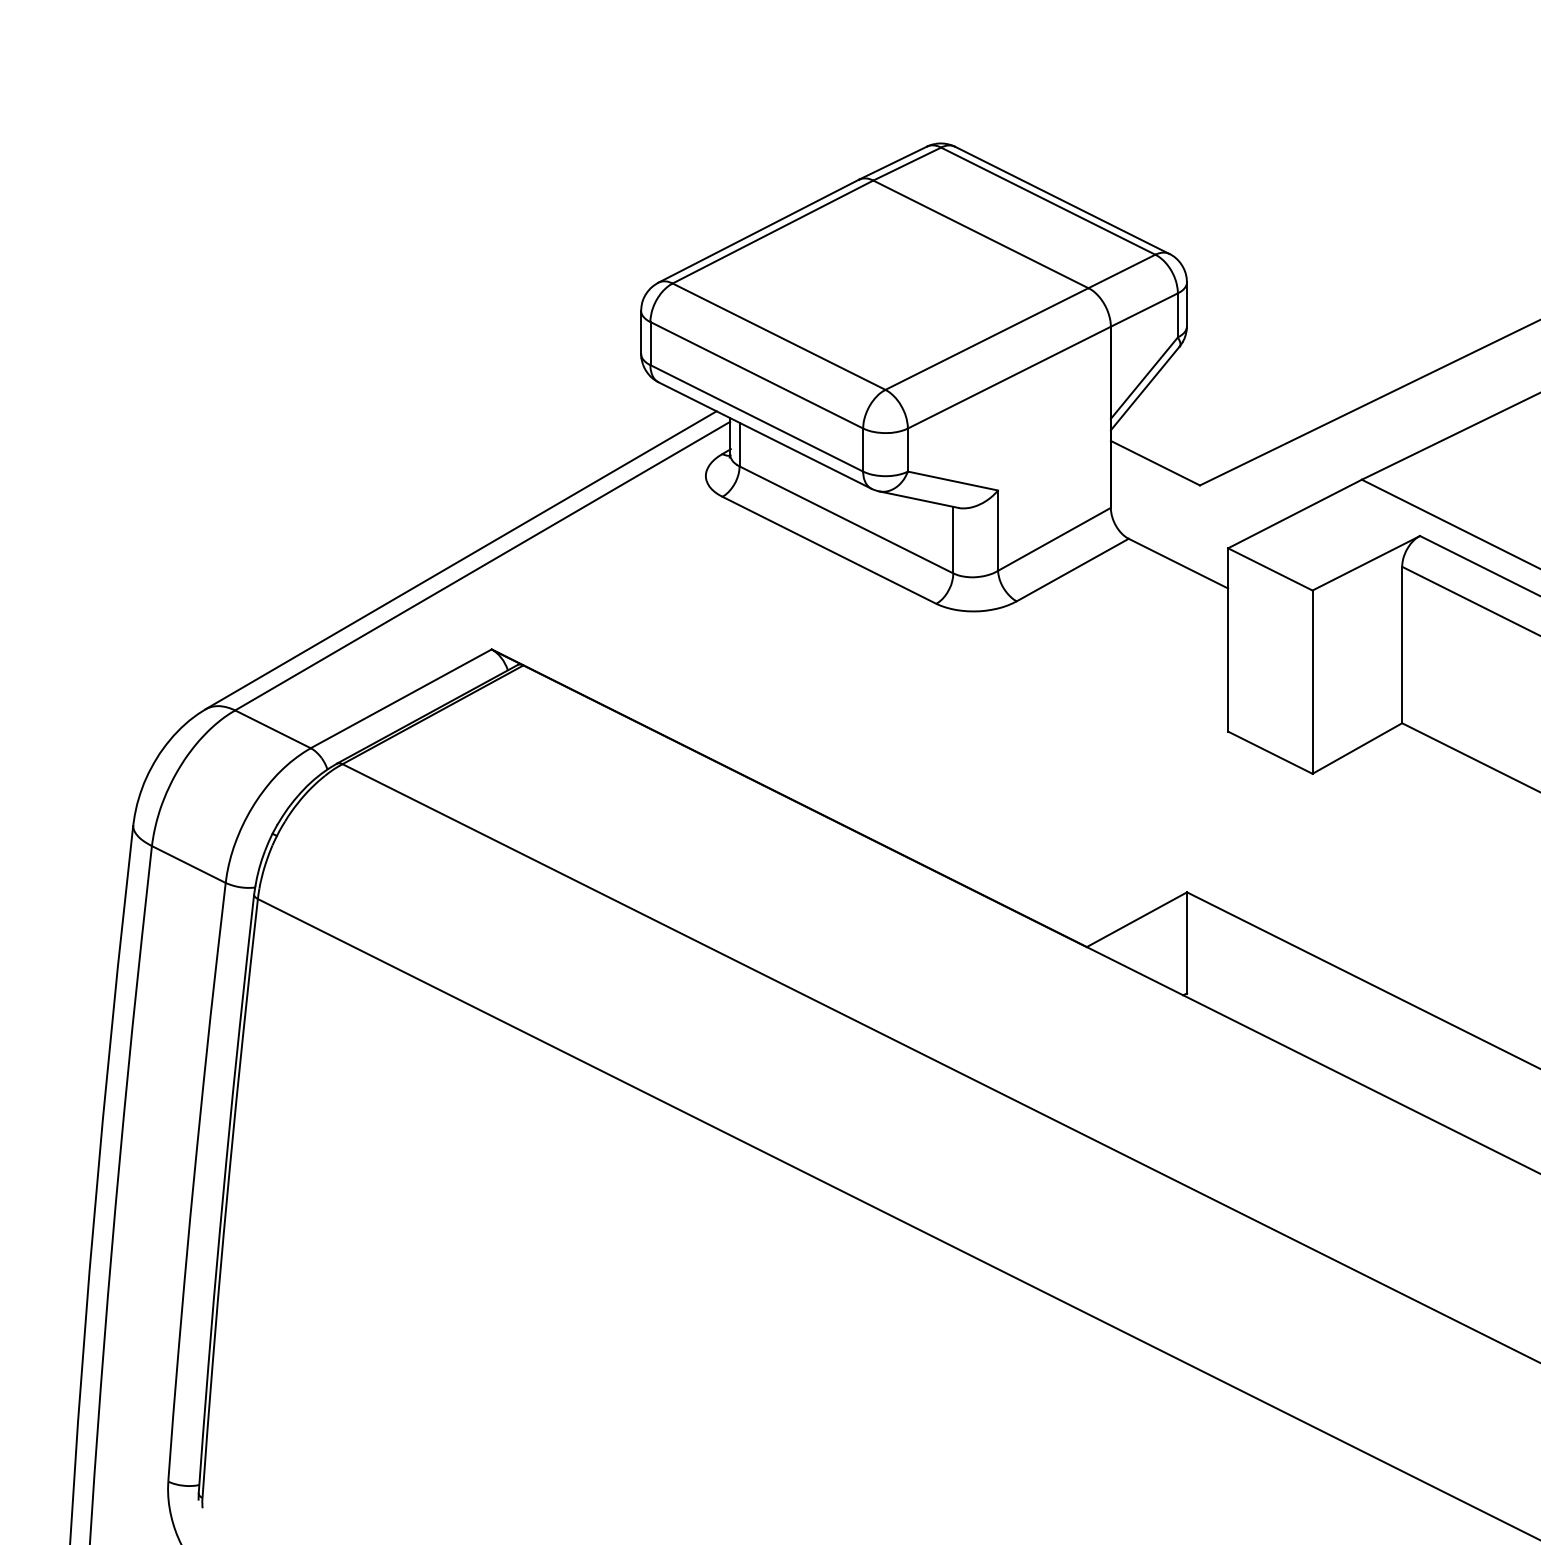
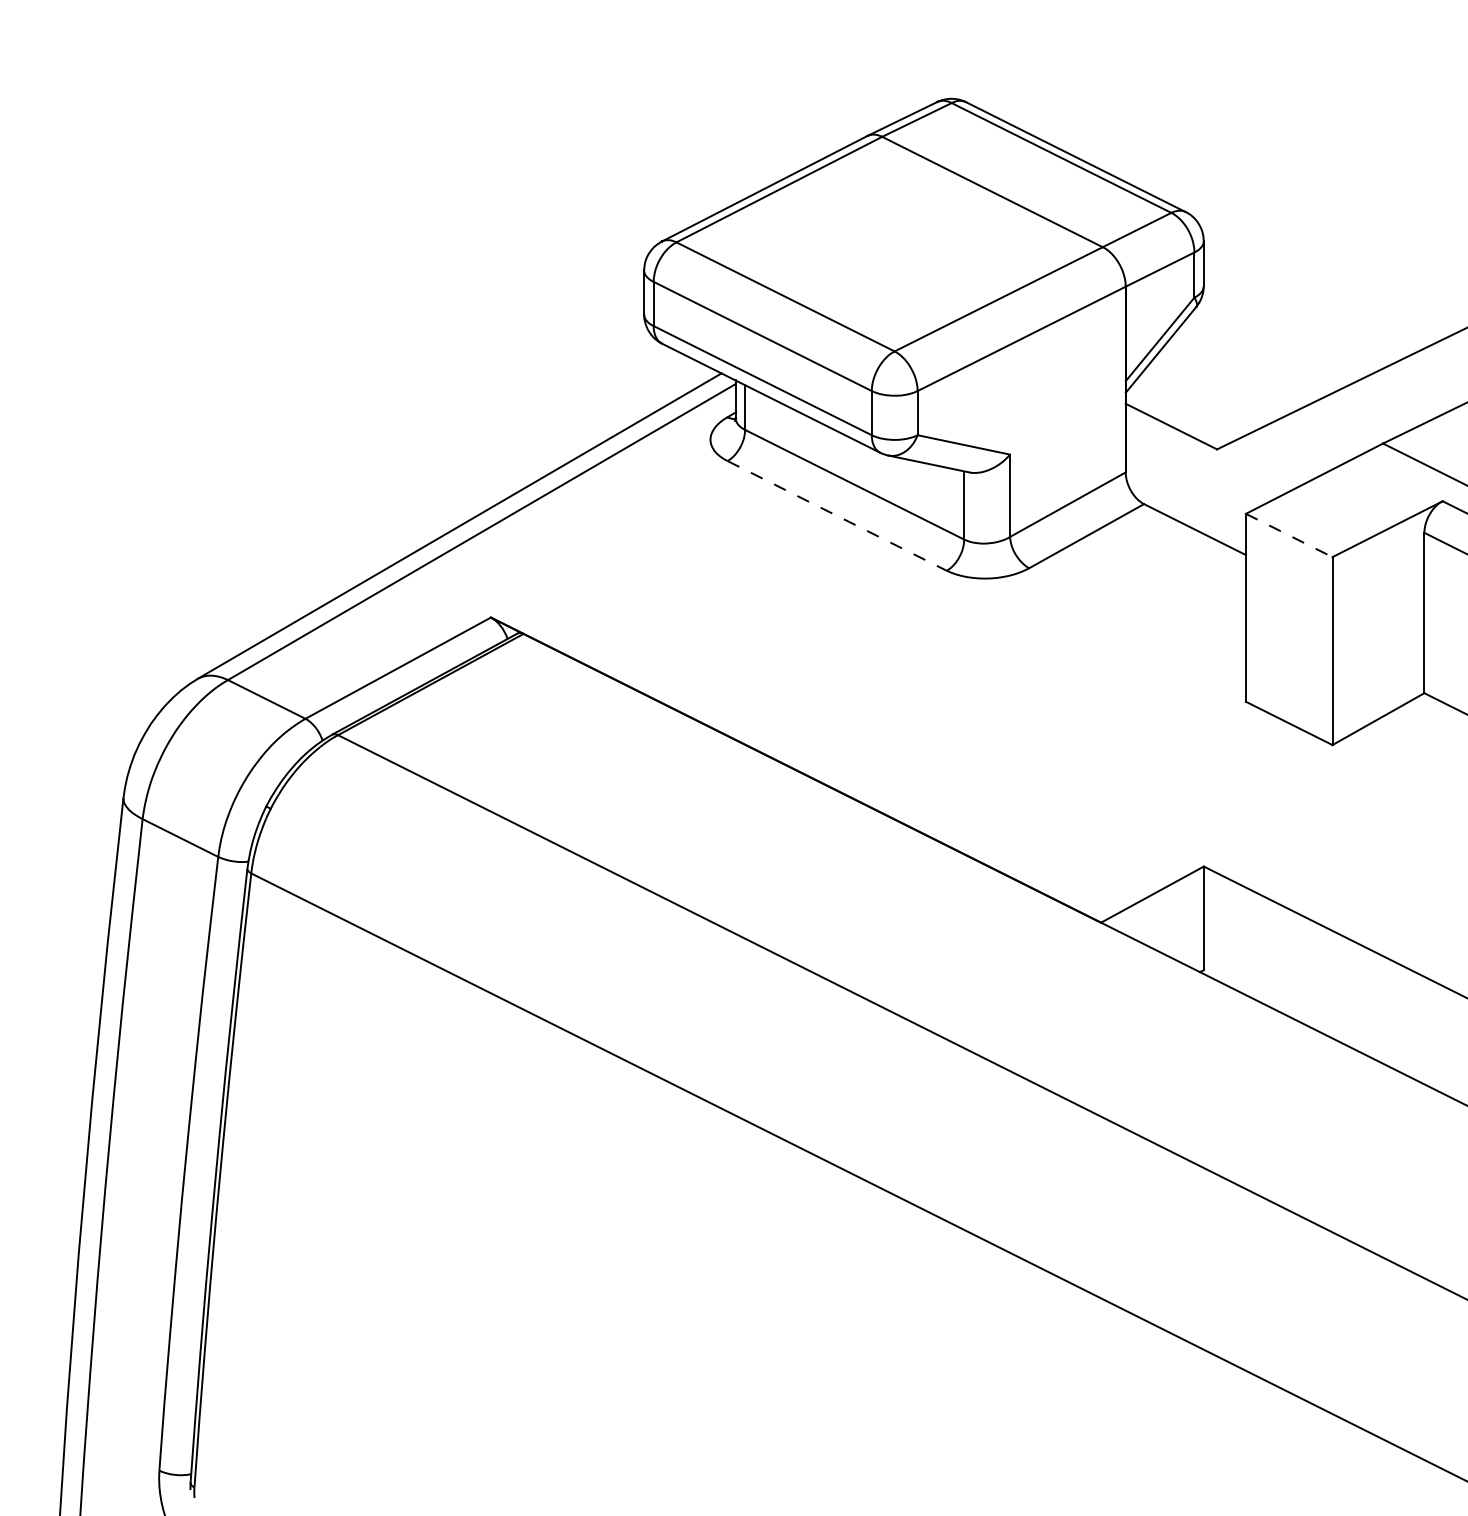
line: (829, 550) -> (837, 516), solid -> dashed
line: (1270, 569) -> (1289, 535), solid -> dashed

